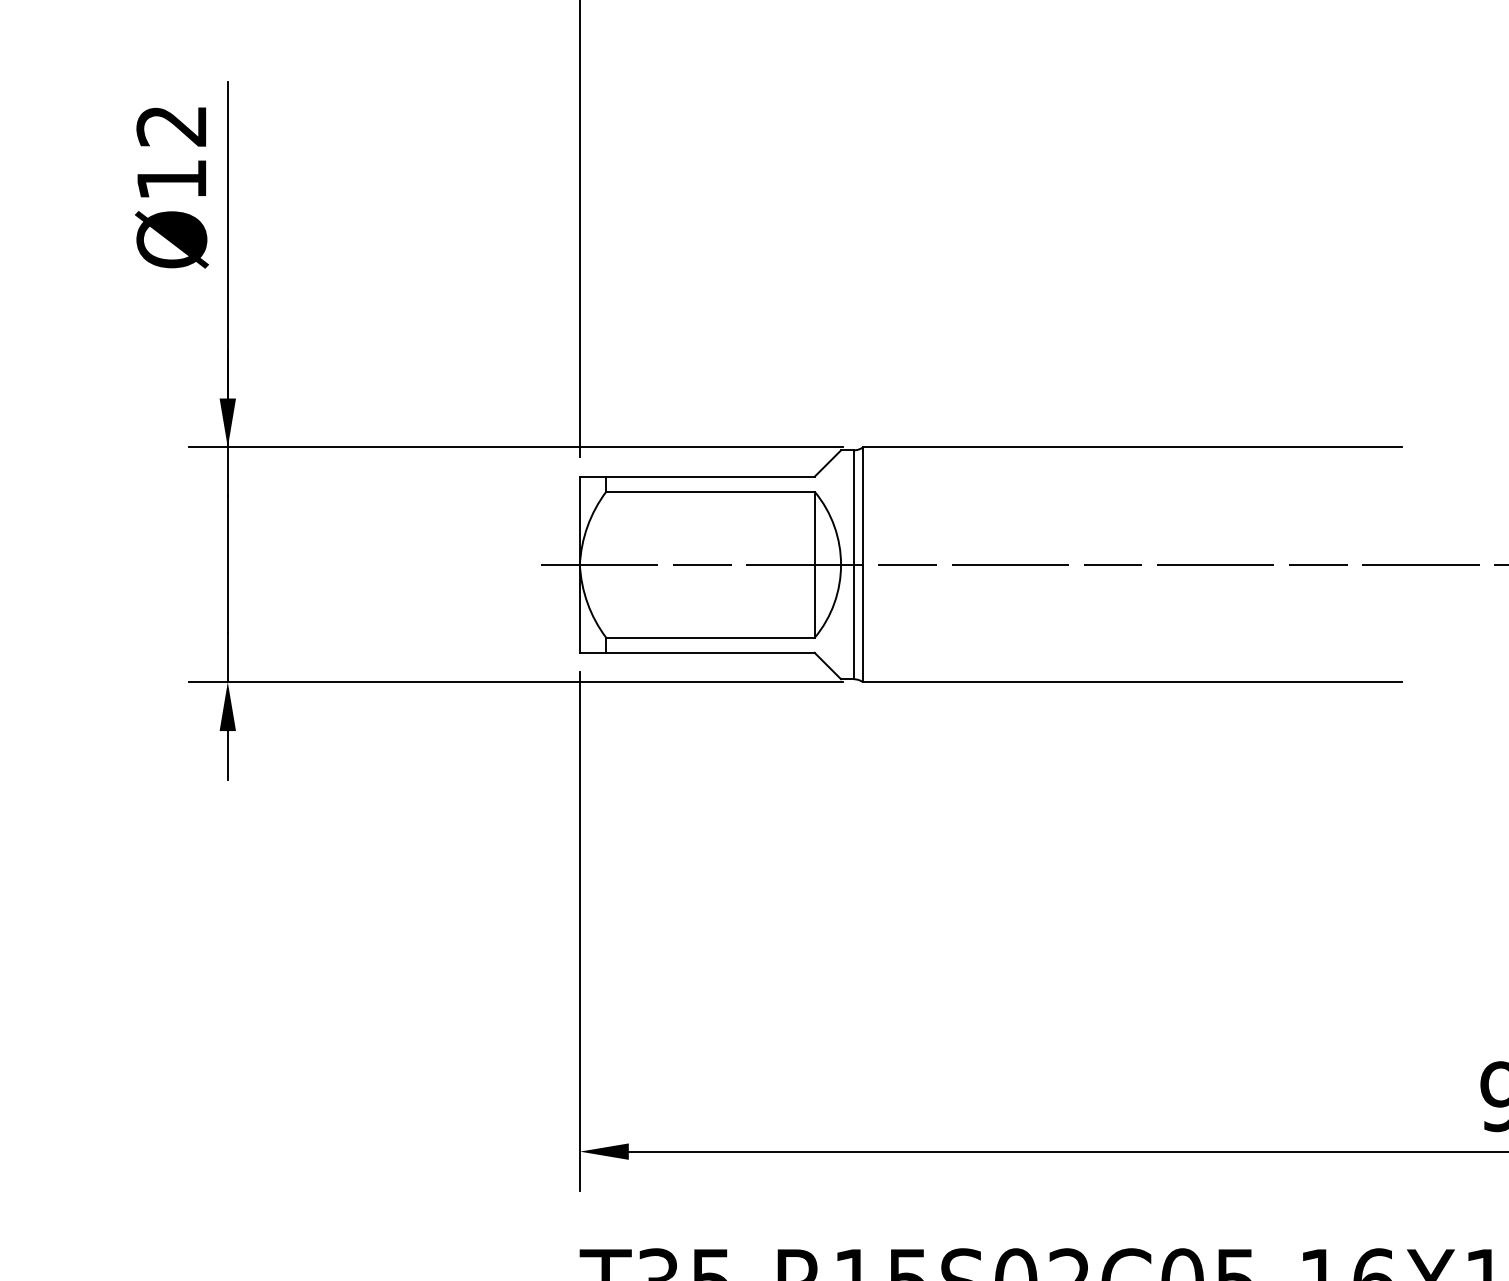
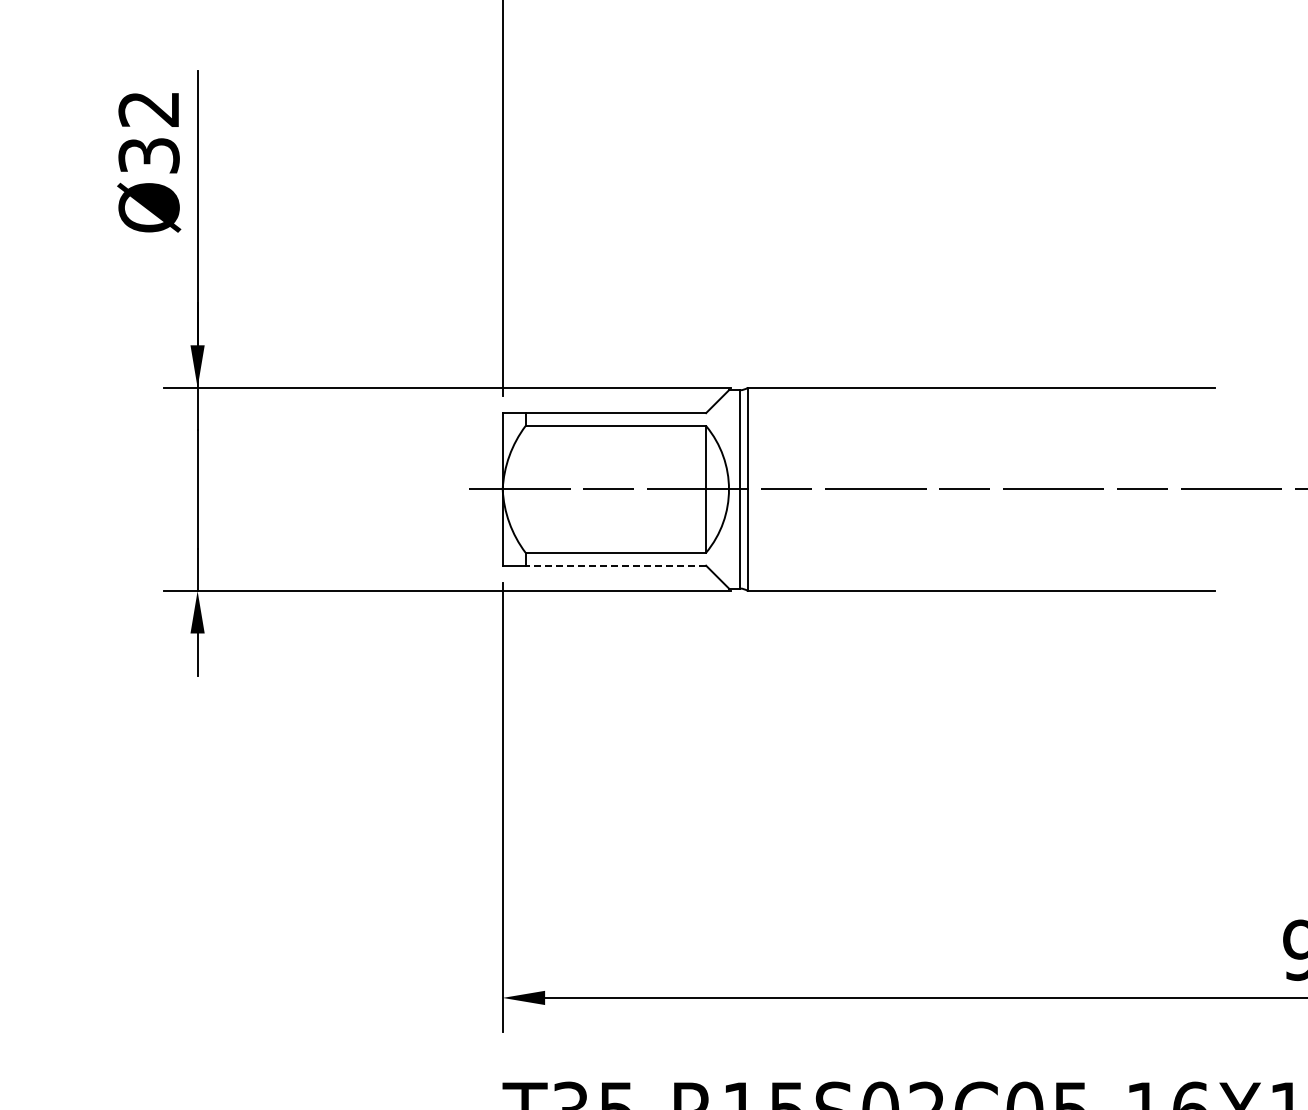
text: (171, 179) -> (148, 155), Ø12 -> Ø32
line: (710, 652) -> (615, 565), solid -> dashed

